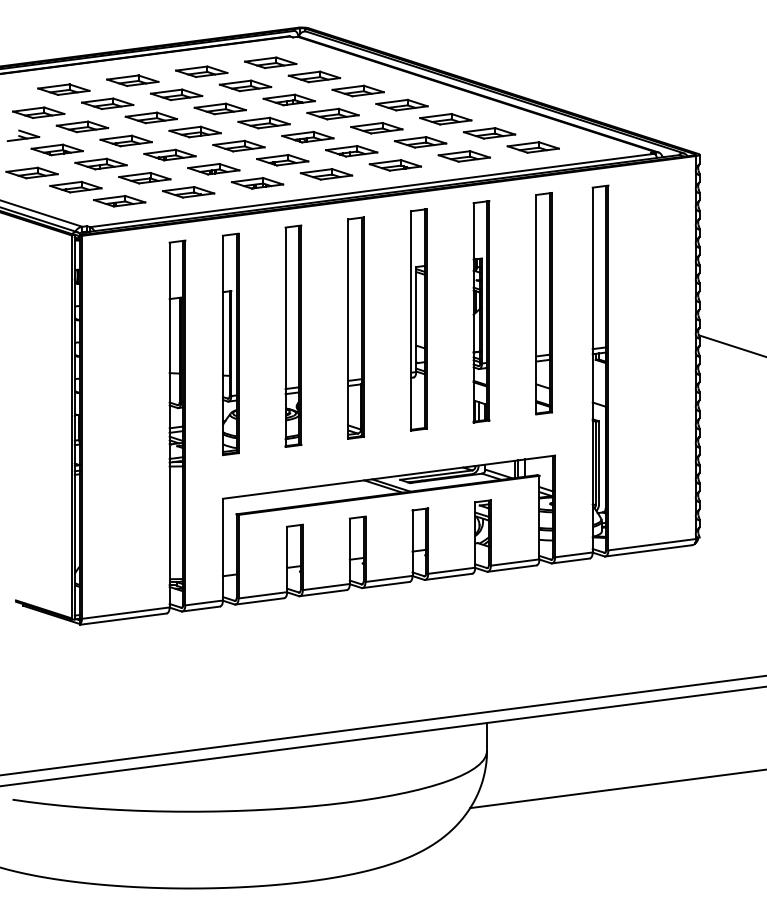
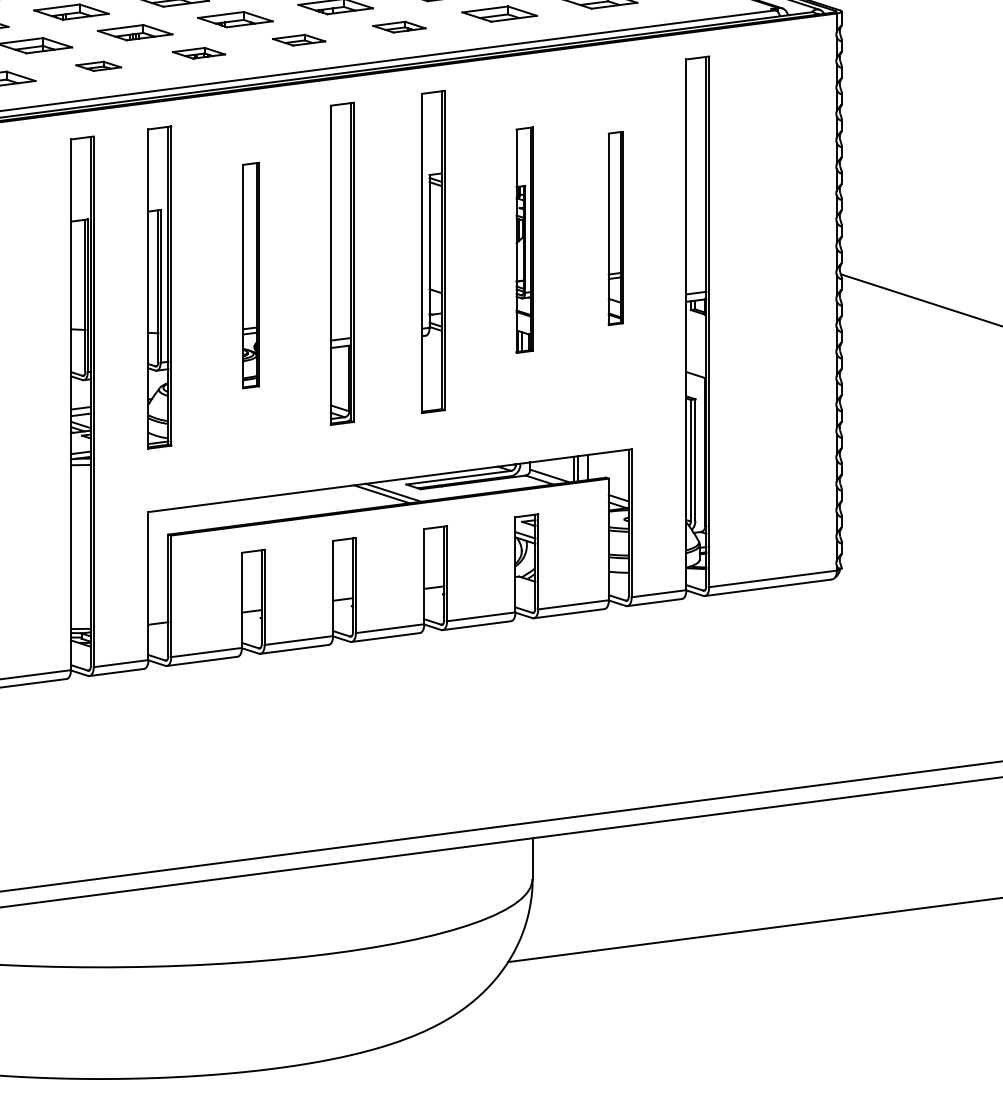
part: (395, 165) -> (399, 27), size x0.7
part: (326, 174) -> (299, 40), size x0.7
part: (257, 183) -> (198, 53), size x0.7
part: (188, 192) -> (98, 66), size x0.6
part: (543, 303) -> (614, 228), size x0.6
part: (481, 311) -> (524, 239), size x0.7
part: (293, 335) -> (251, 274), size x0.7

